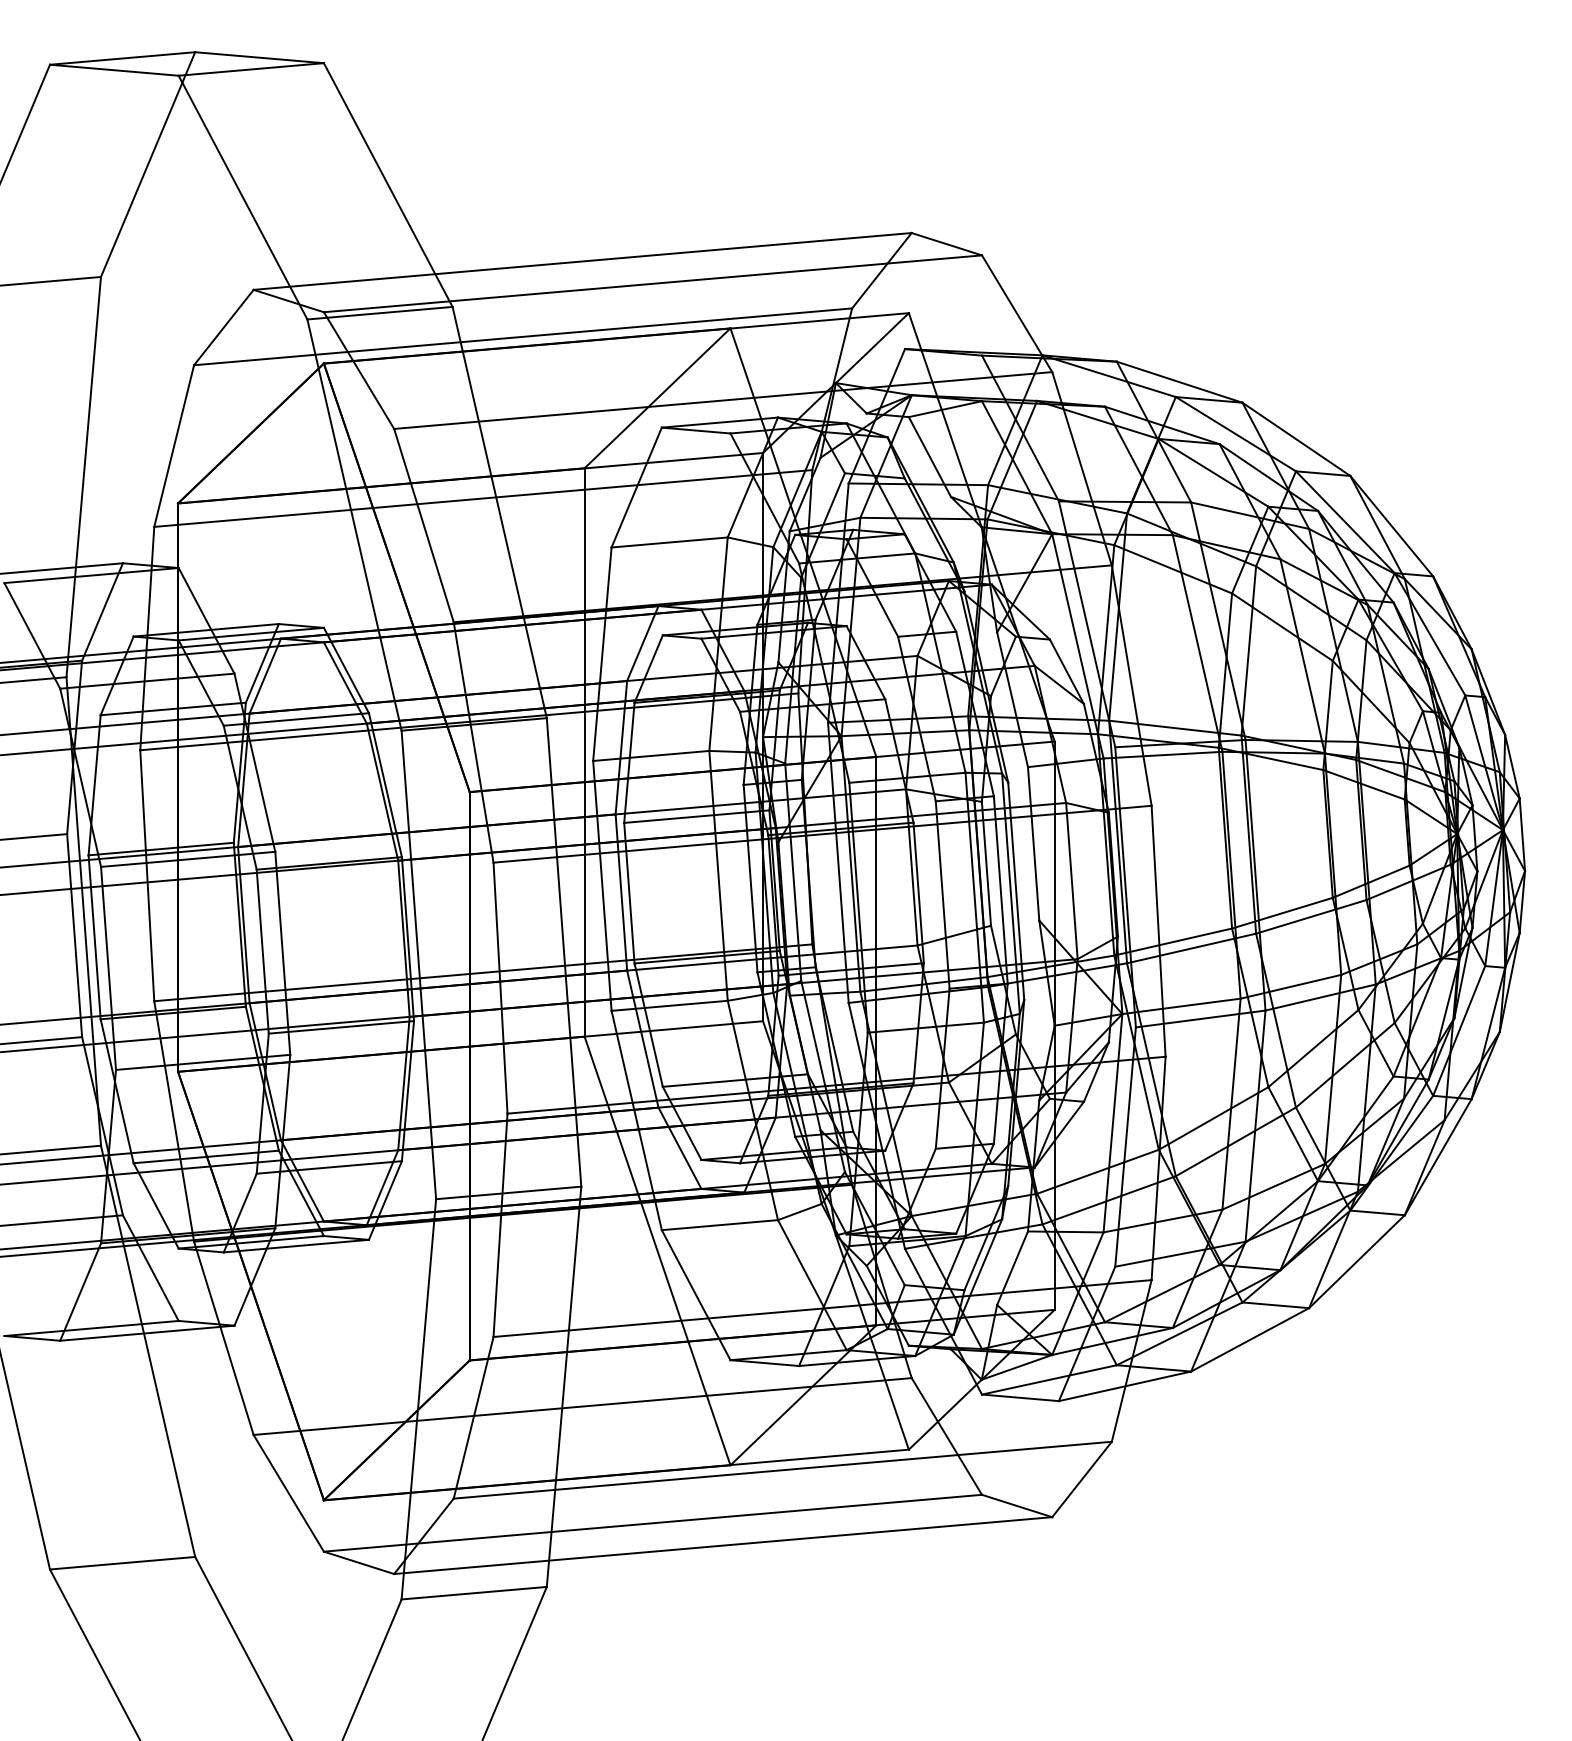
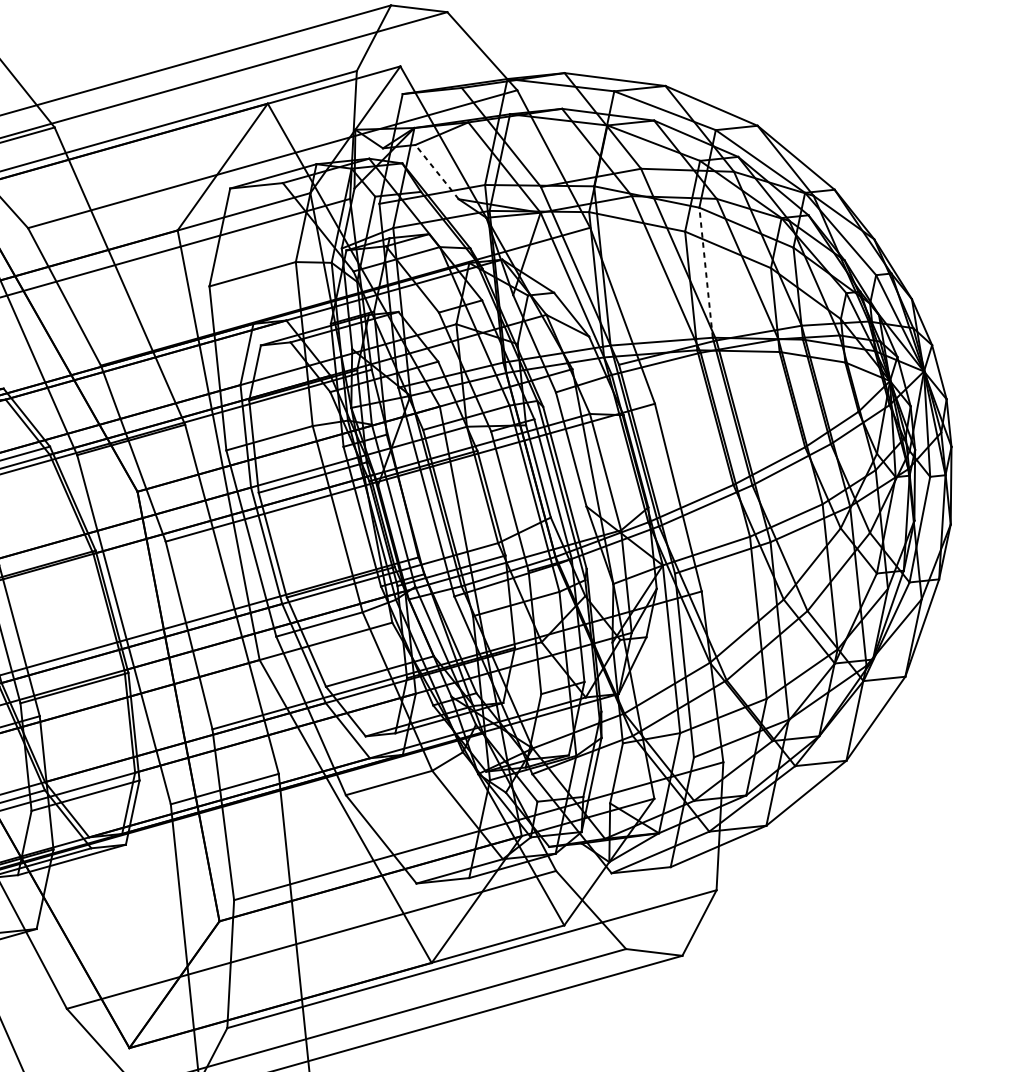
line: (929, 456) -> (436, 171), solid -> dashed
line: (1248, 650) -> (705, 272), solid -> dashed

